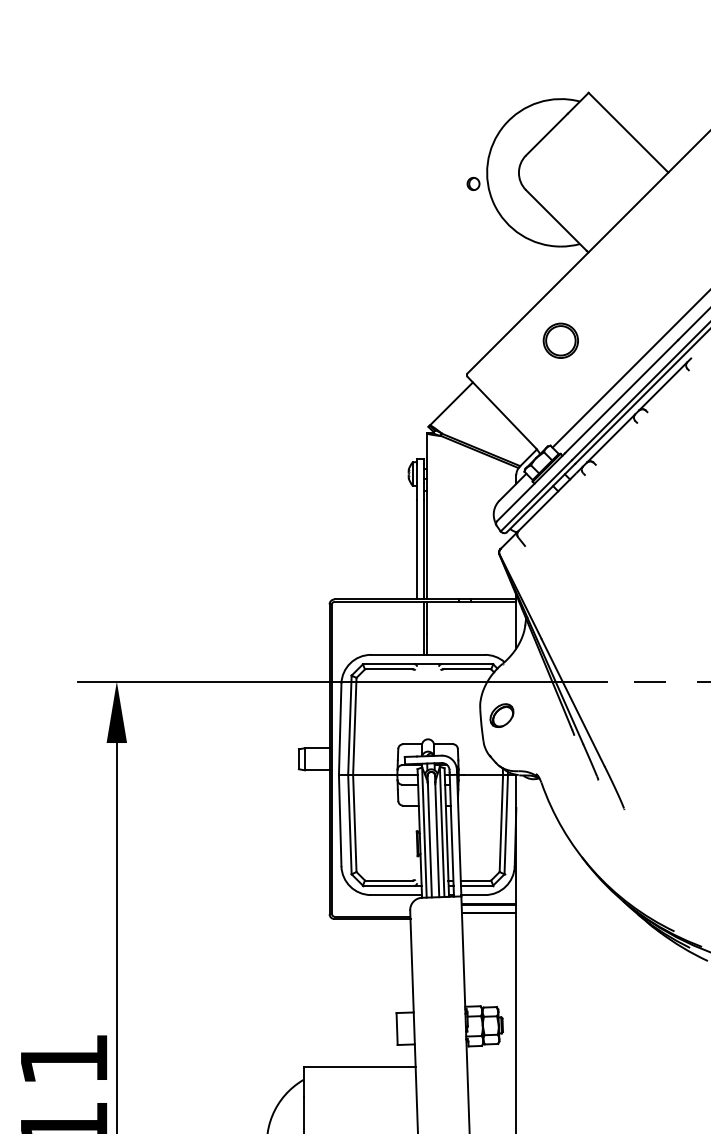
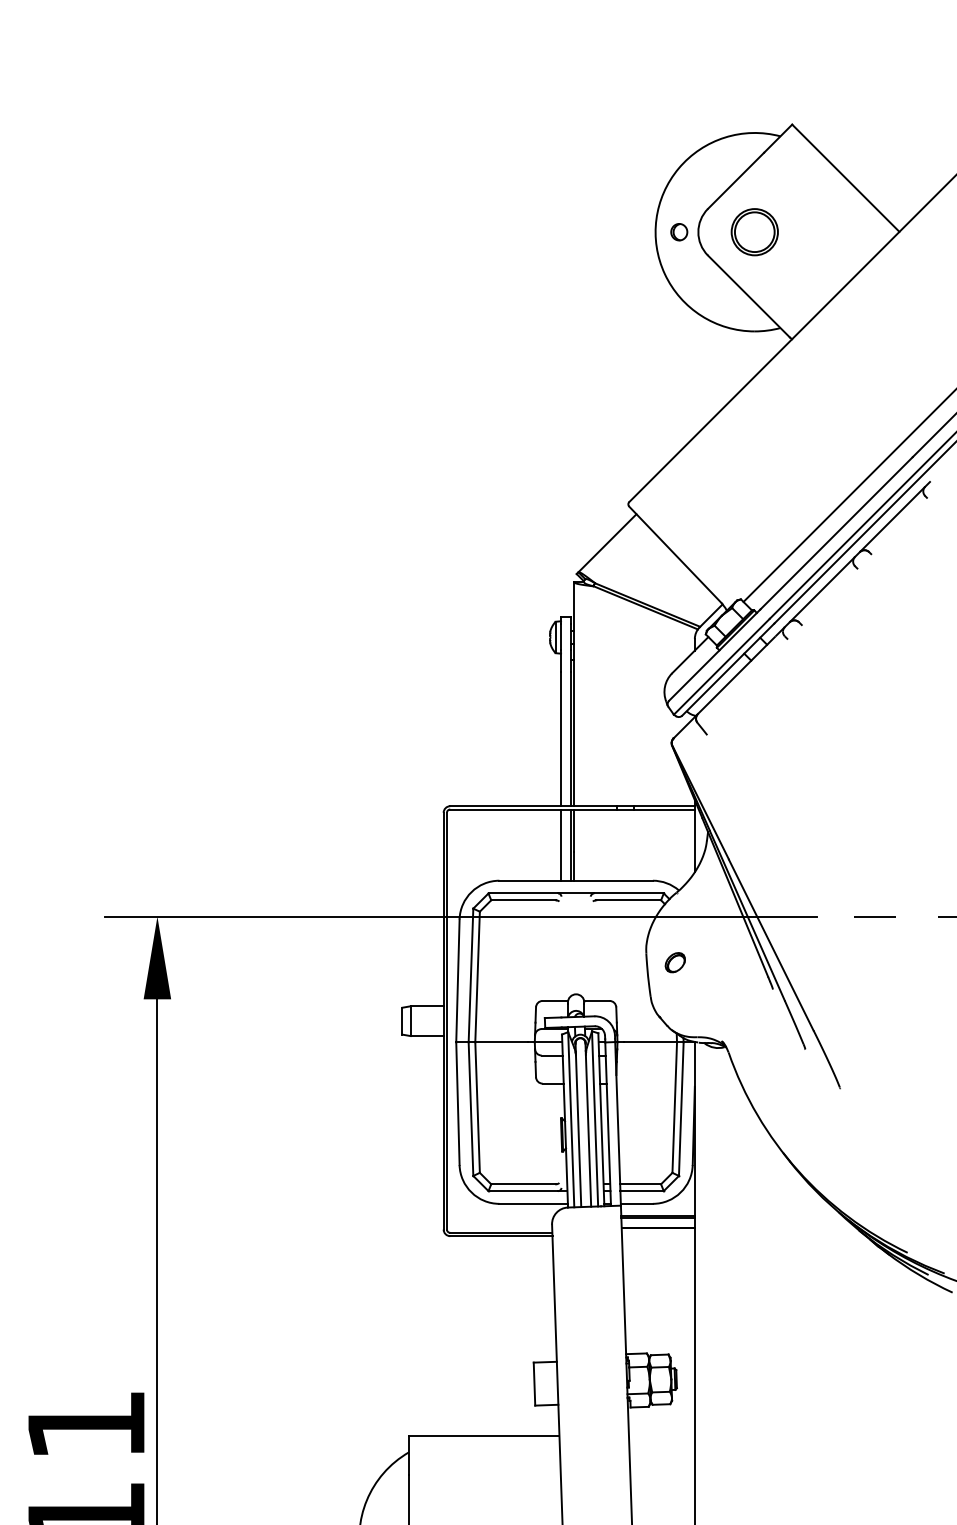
part: (473, 184) -> (679, 232), moved
part: (560, 341) -> (754, 232), moved
line: (417, 627) -> (561, 844), added
part: (501, 715) -> (674, 962), size x0.62

